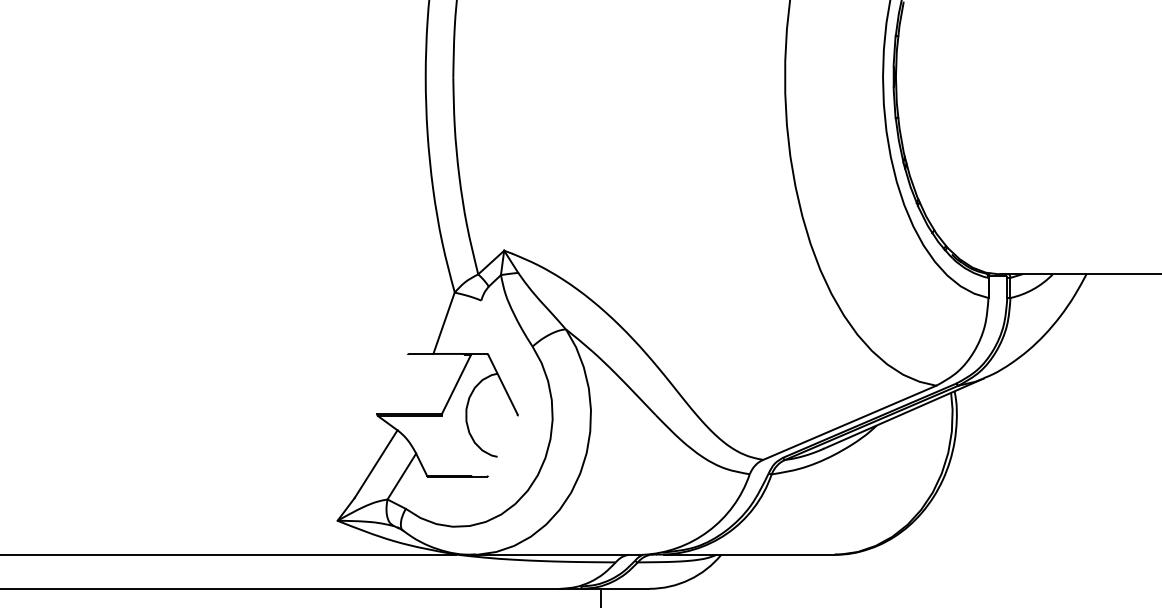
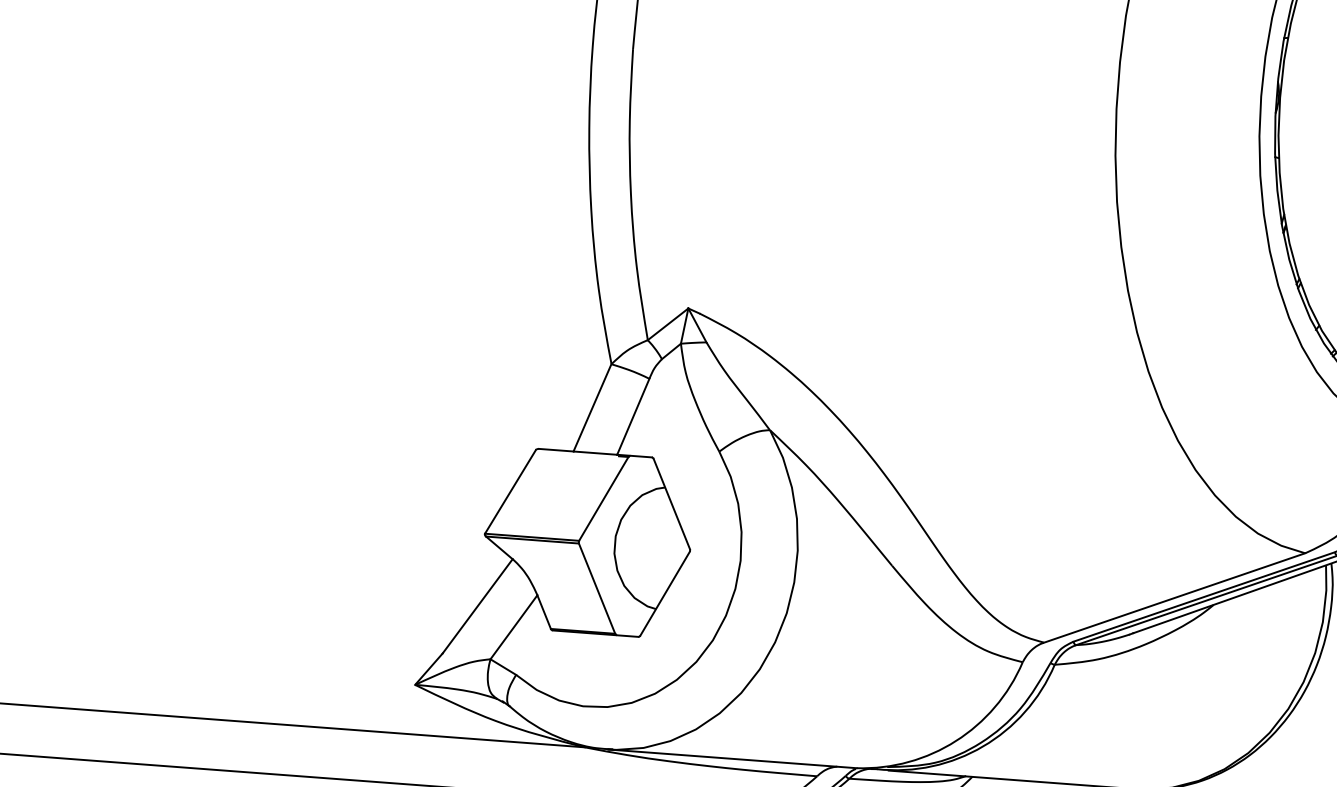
line: (472, 326) -> (633, 415), added
line: (392, 384) -> (510, 491), added
line: (456, 445) -> (597, 587), added
line: (502, 445) -> (664, 592), added

